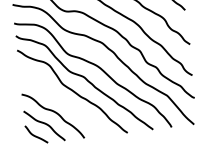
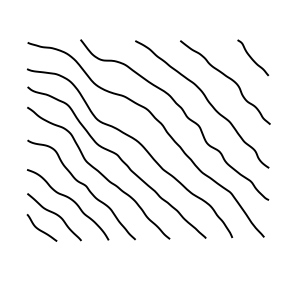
curve: (63, 102) -> (84, 186), added

